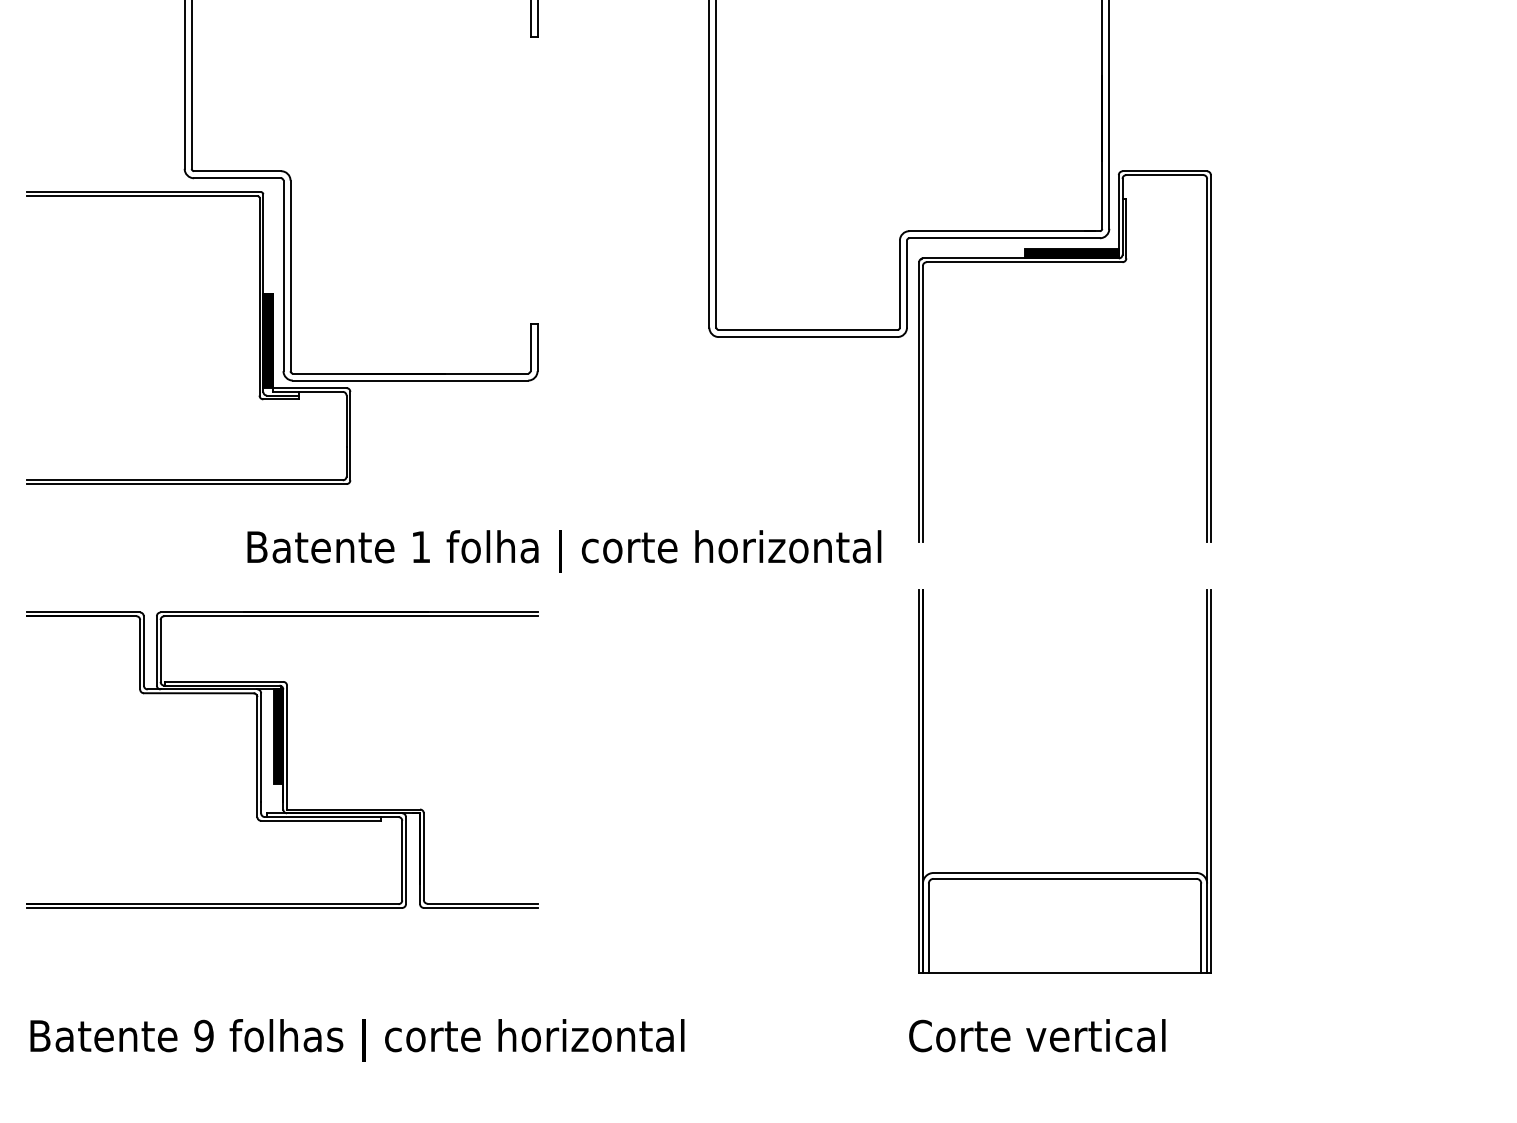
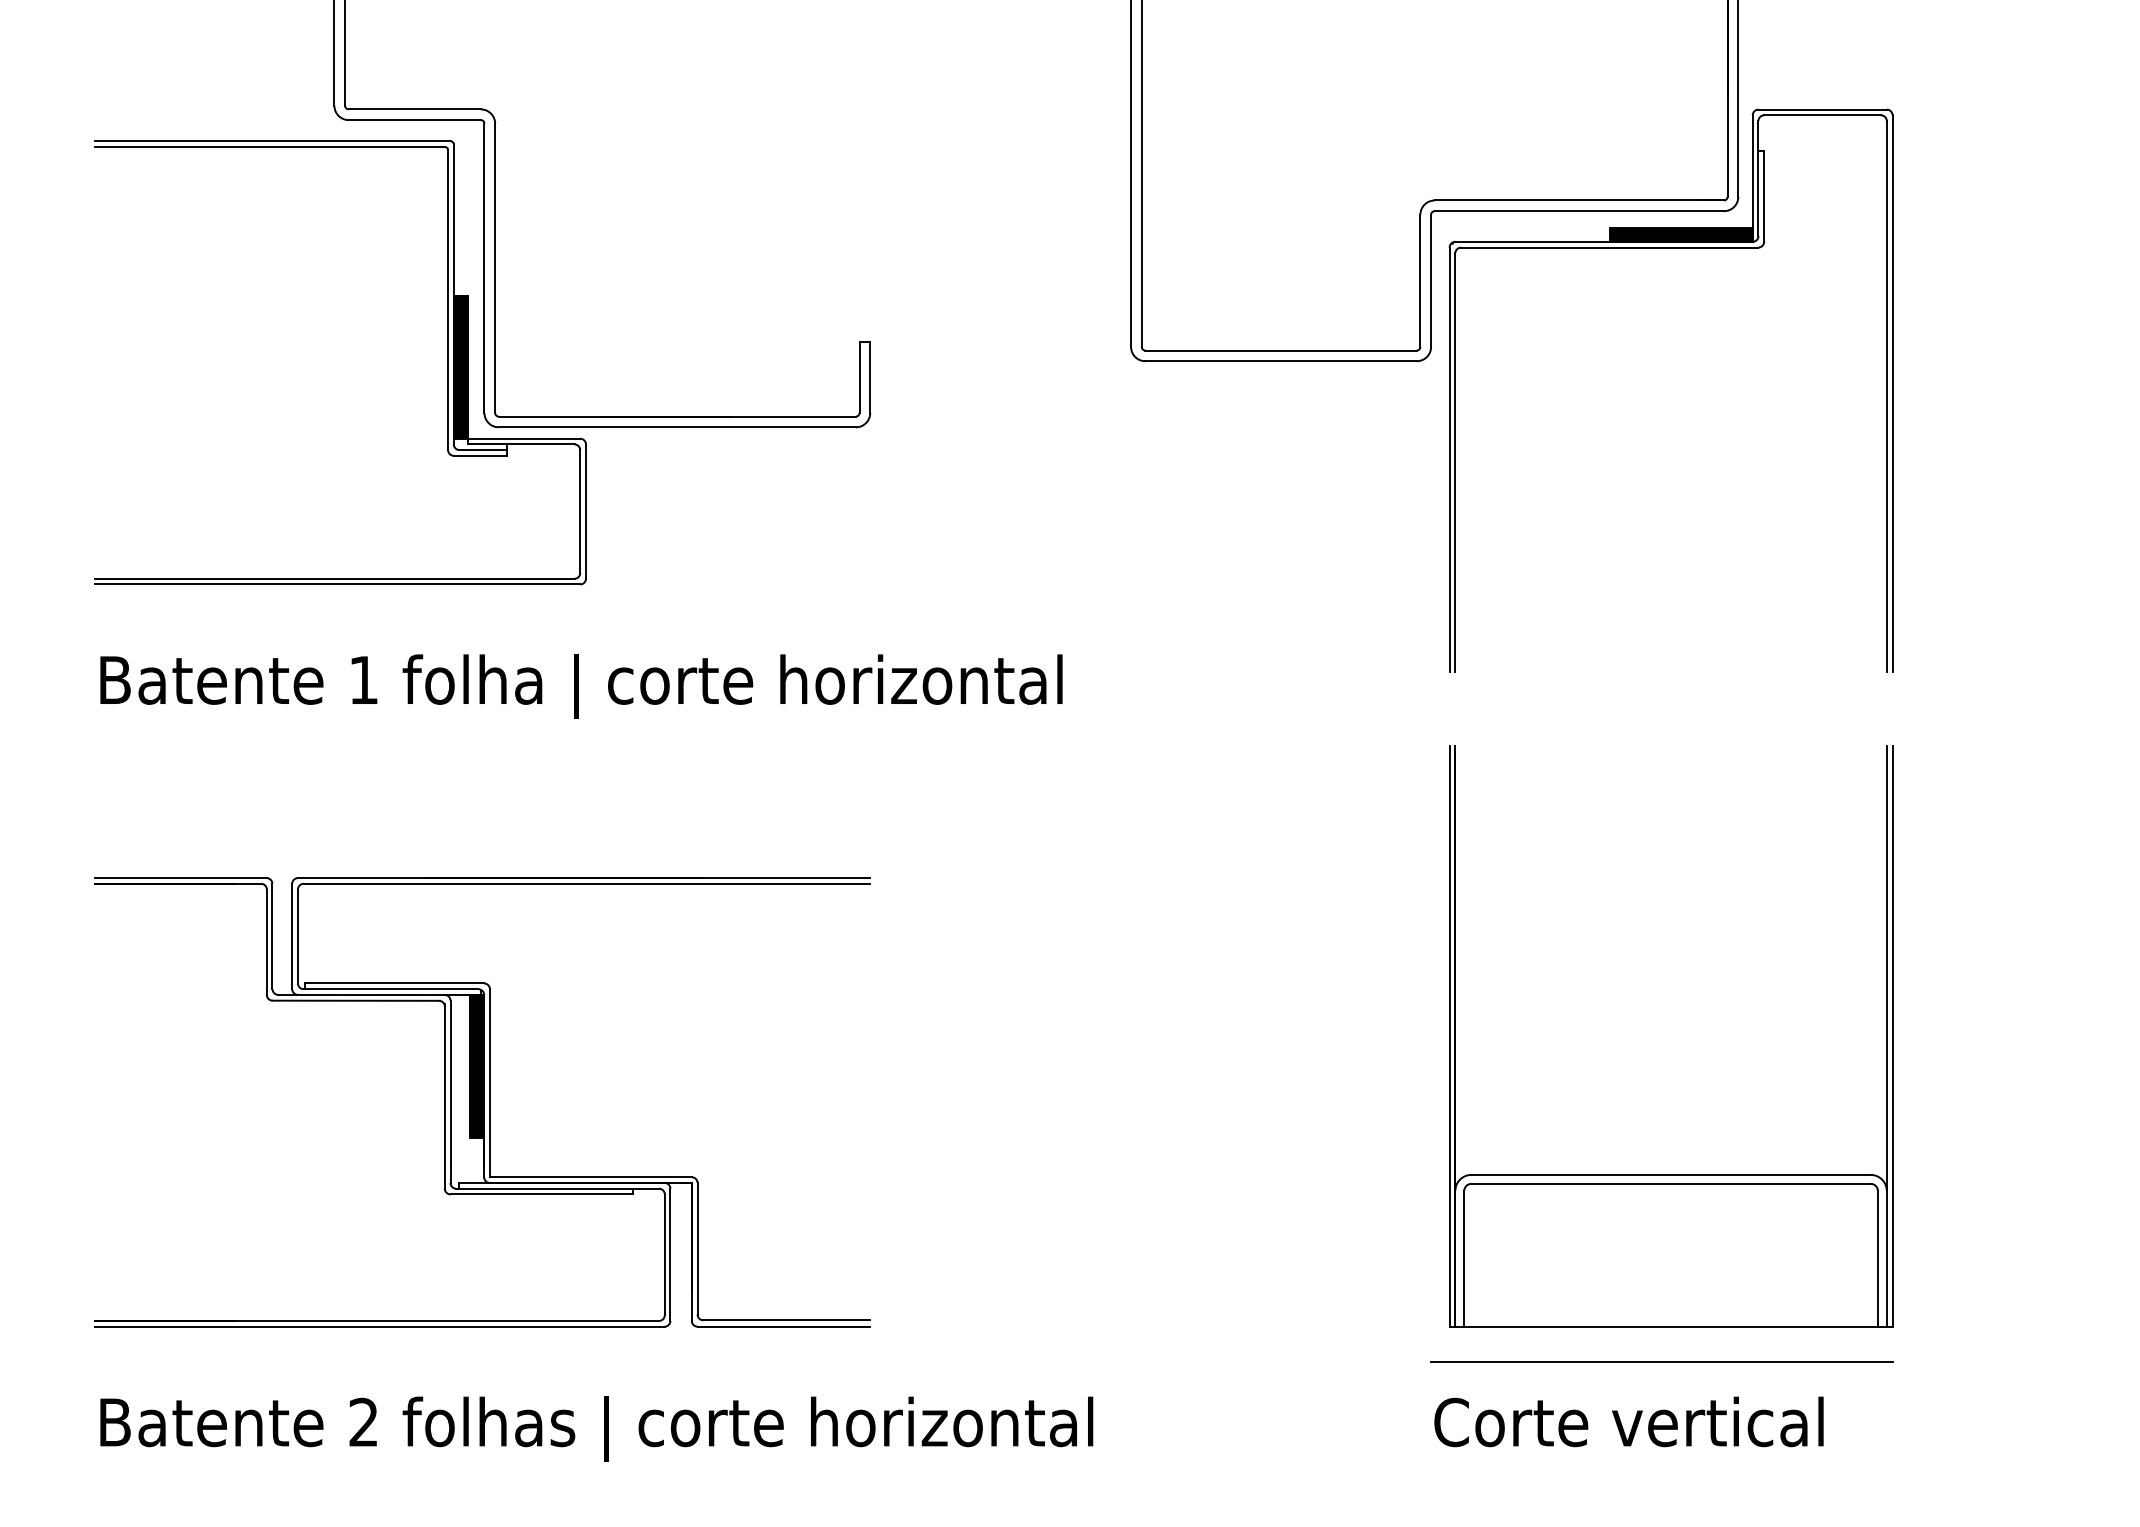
text: (564, 551) -> (581, 686), moved
part: (282, 759) -> (482, 1101), moved
line: (1058, 996) -> (1661, 1362), added
text: (203, 1036) -> (363, 1423), 9 -> 2

